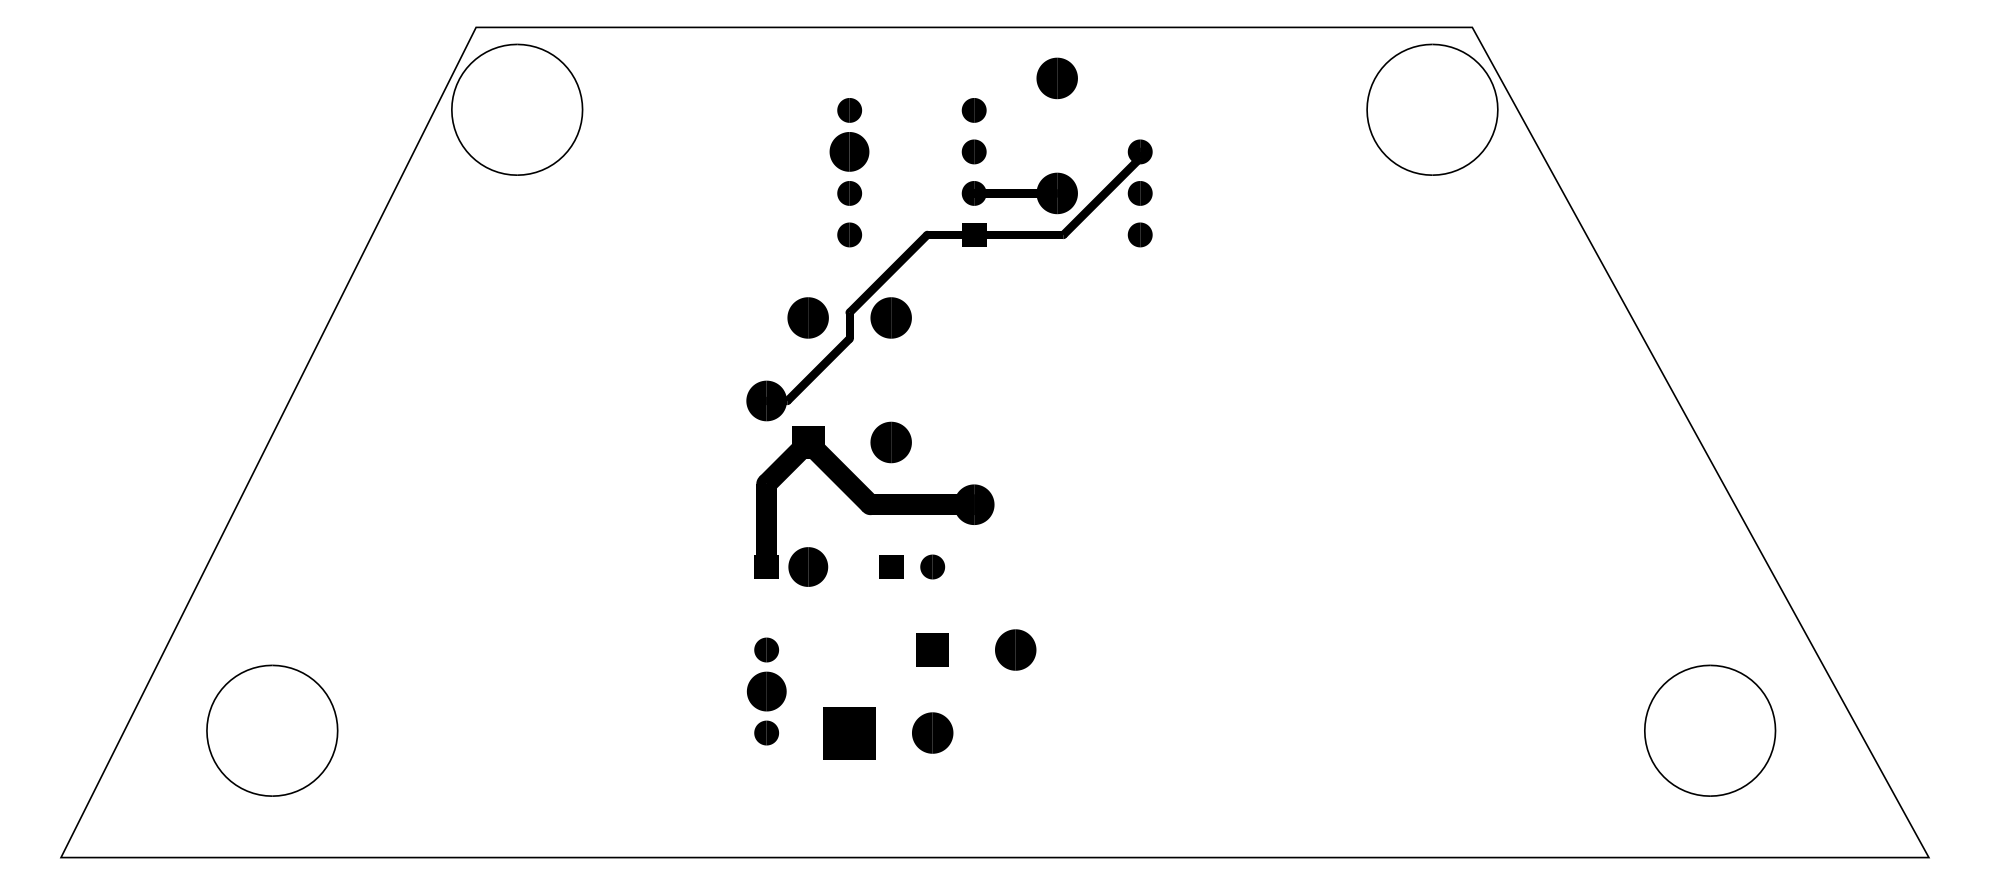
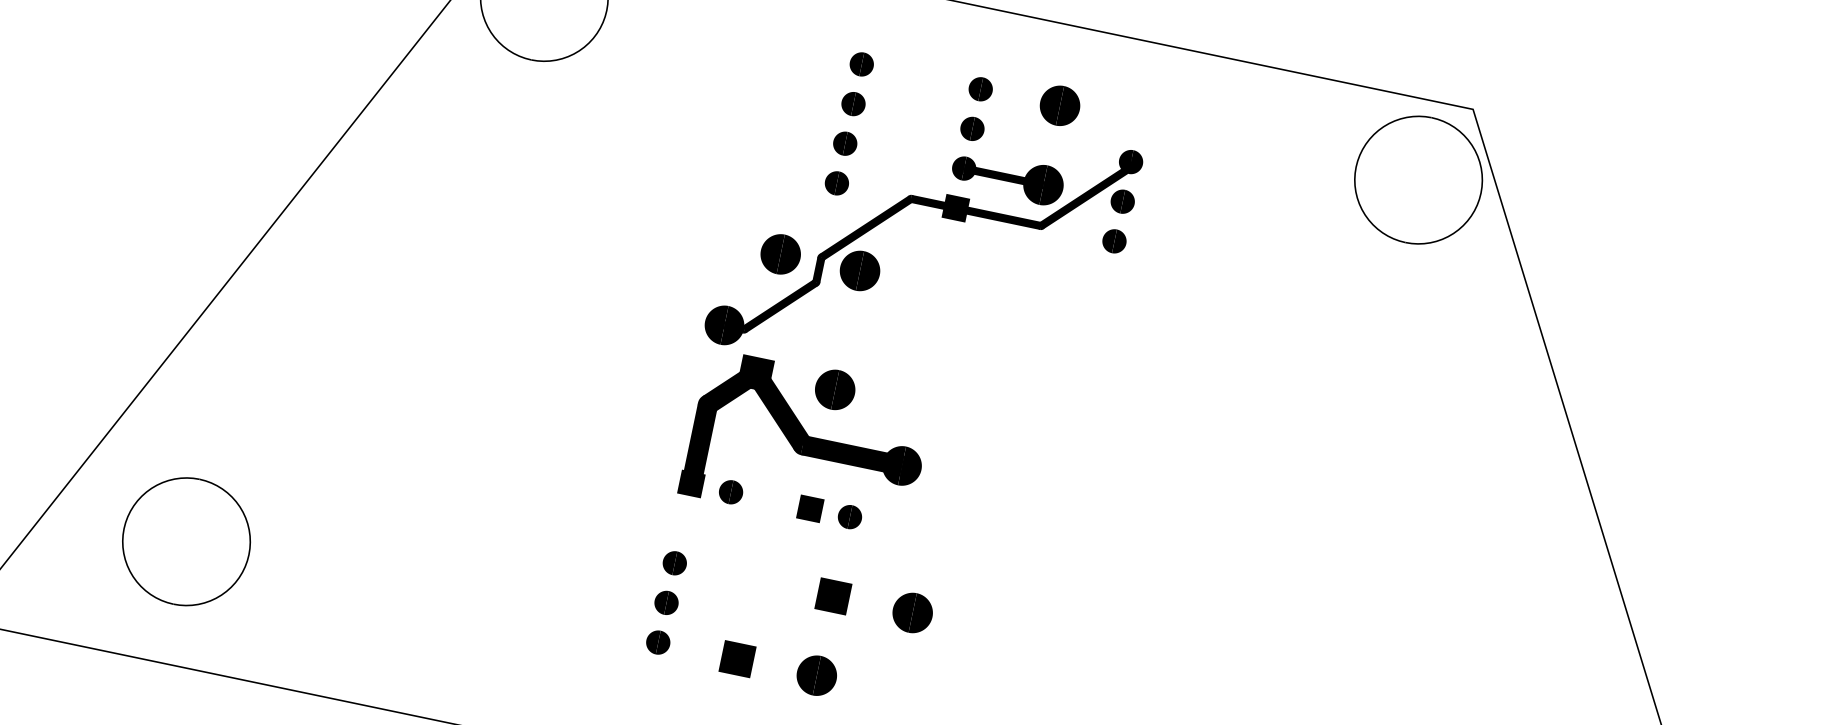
part: (1056, 78) -> (1059, 105), moved
part: (849, 151) -> (853, 103), size x0.62
part: (807, 566) -> (730, 491), size x0.62
part: (766, 691) -> (666, 602), size x0.62
part: (849, 732) -> (737, 658), size x0.62

